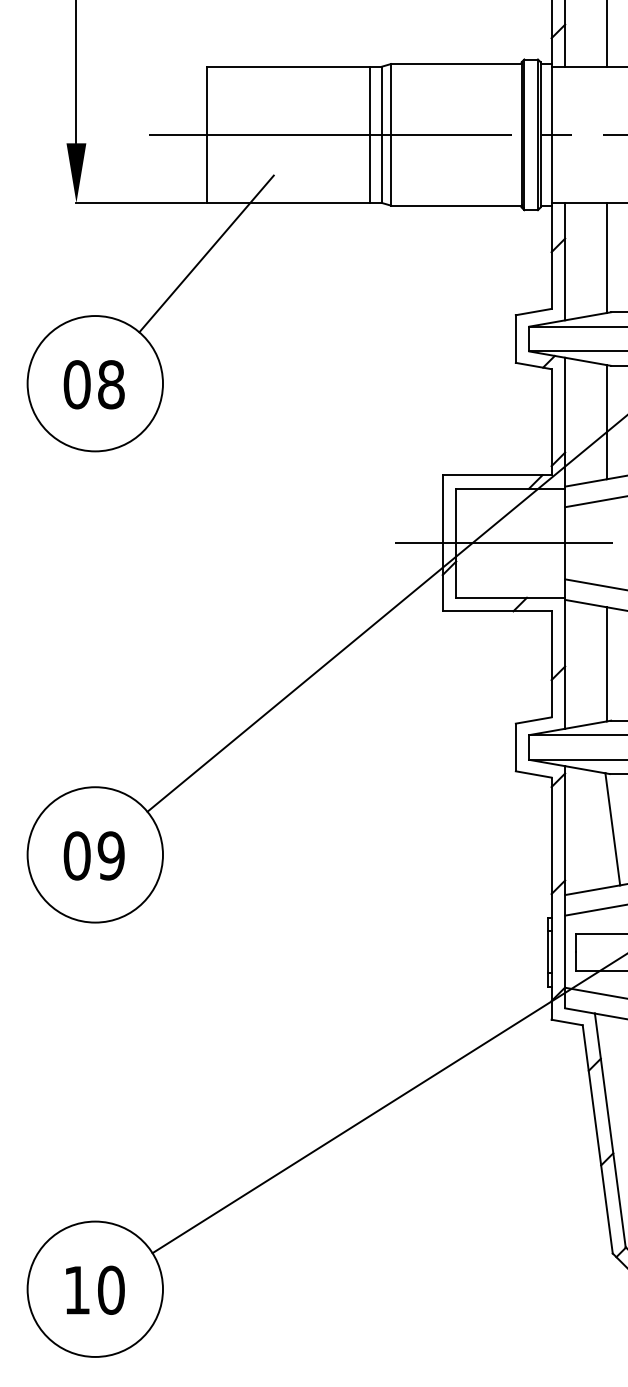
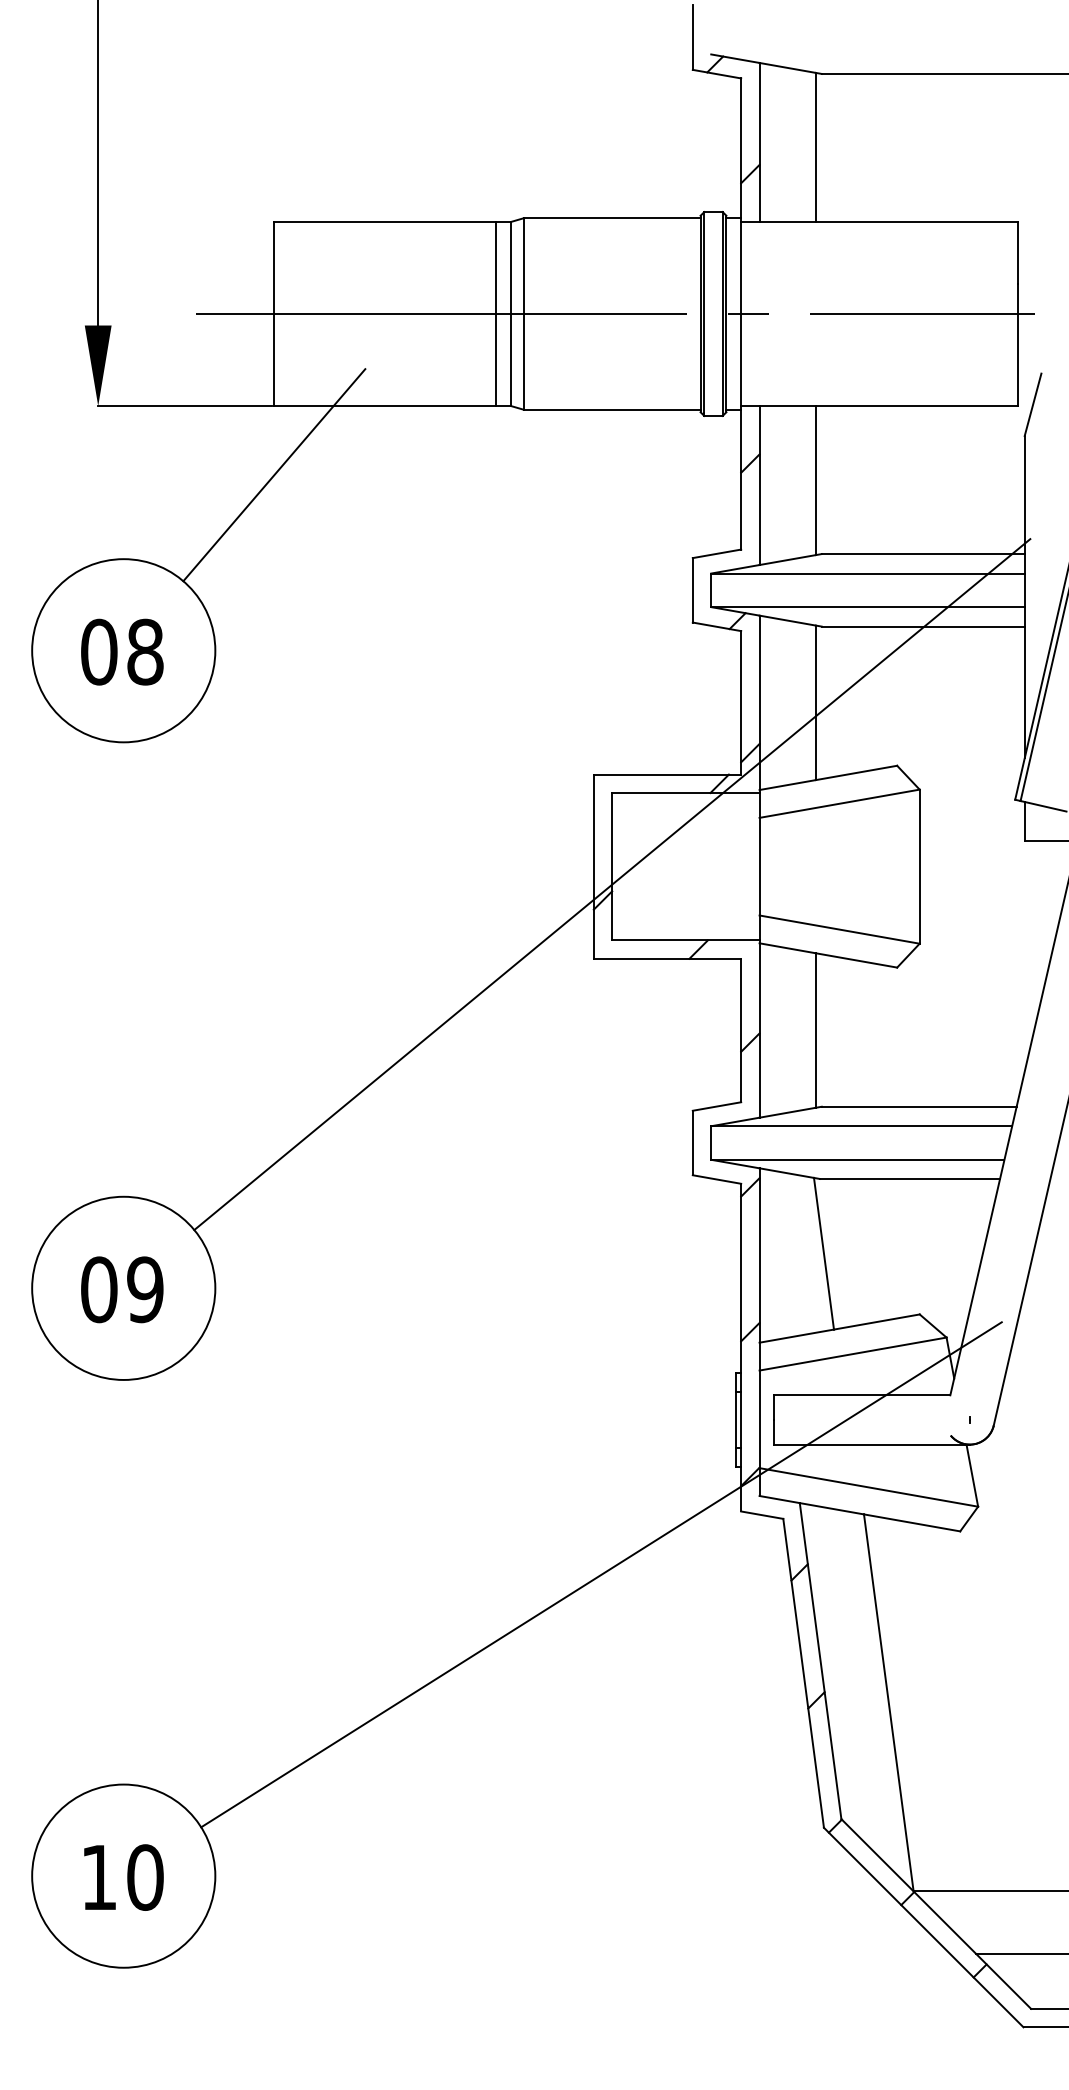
line: (503, 543) -> (676, 866), removed

